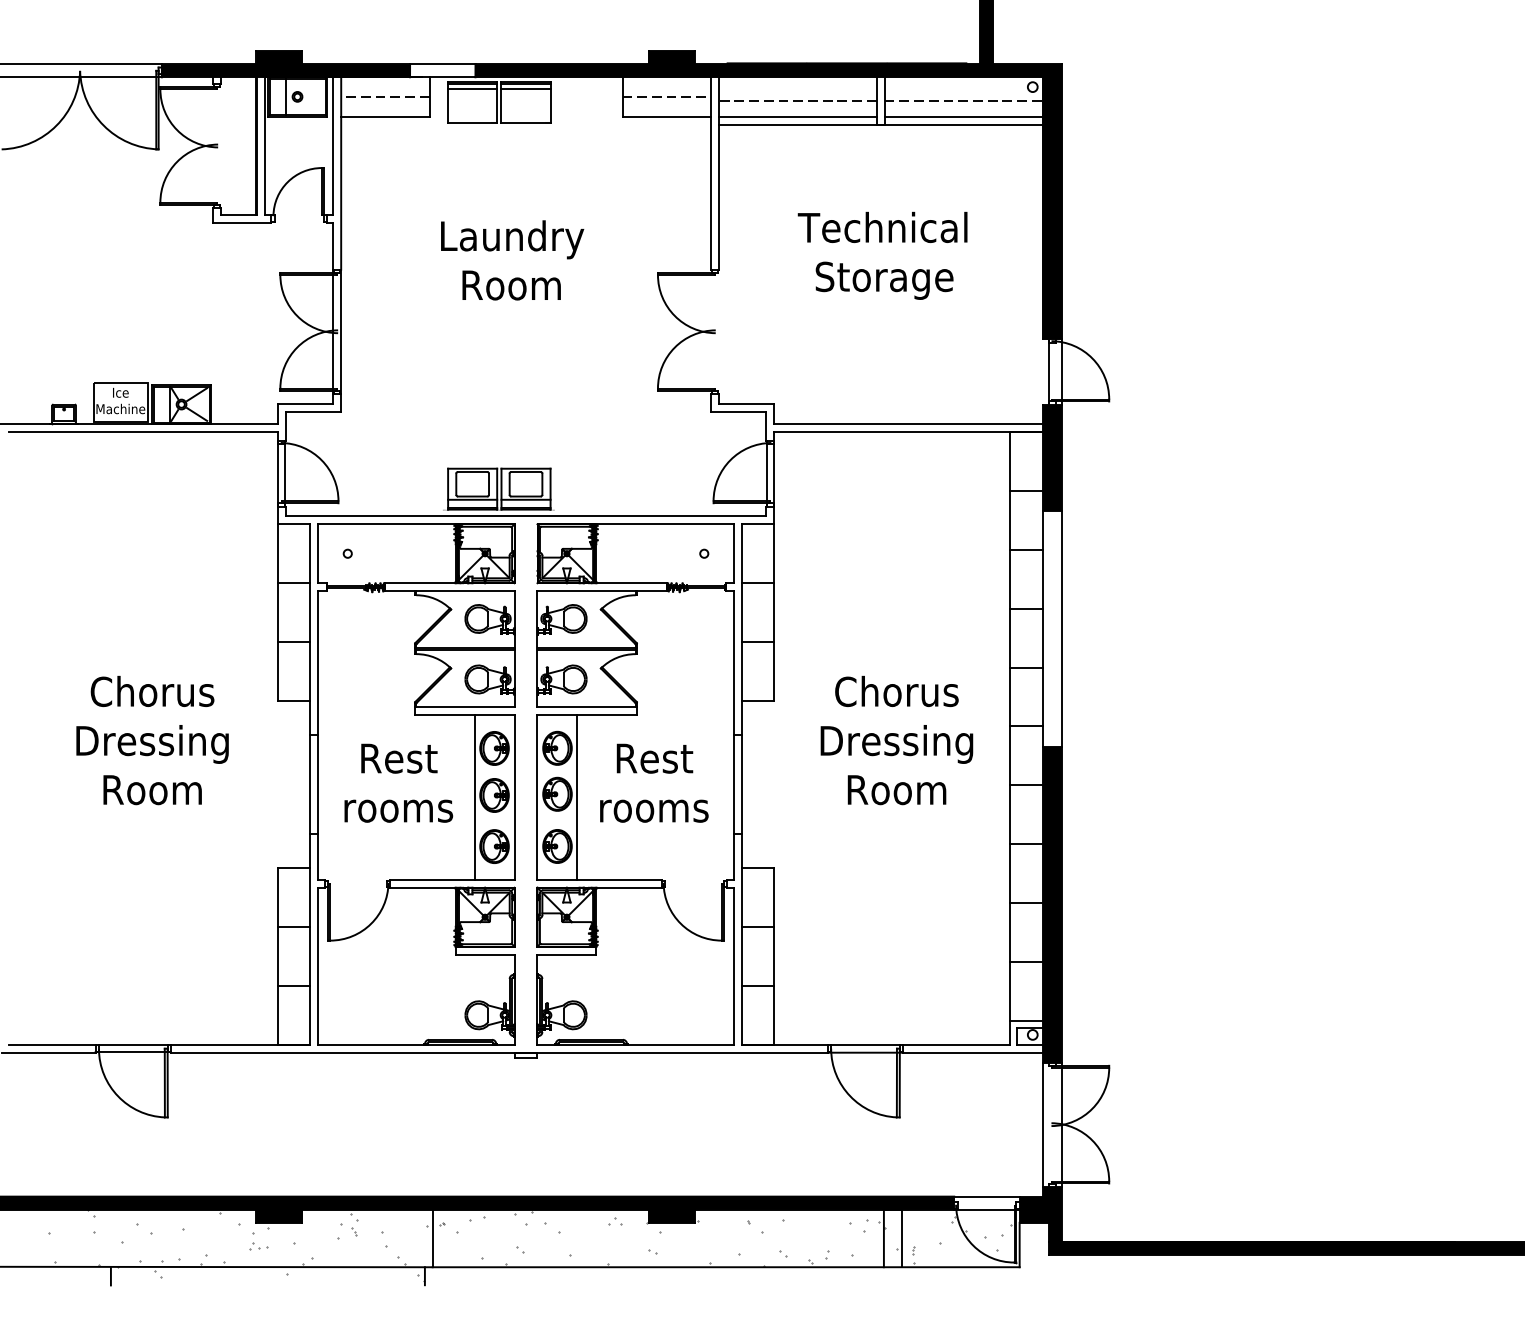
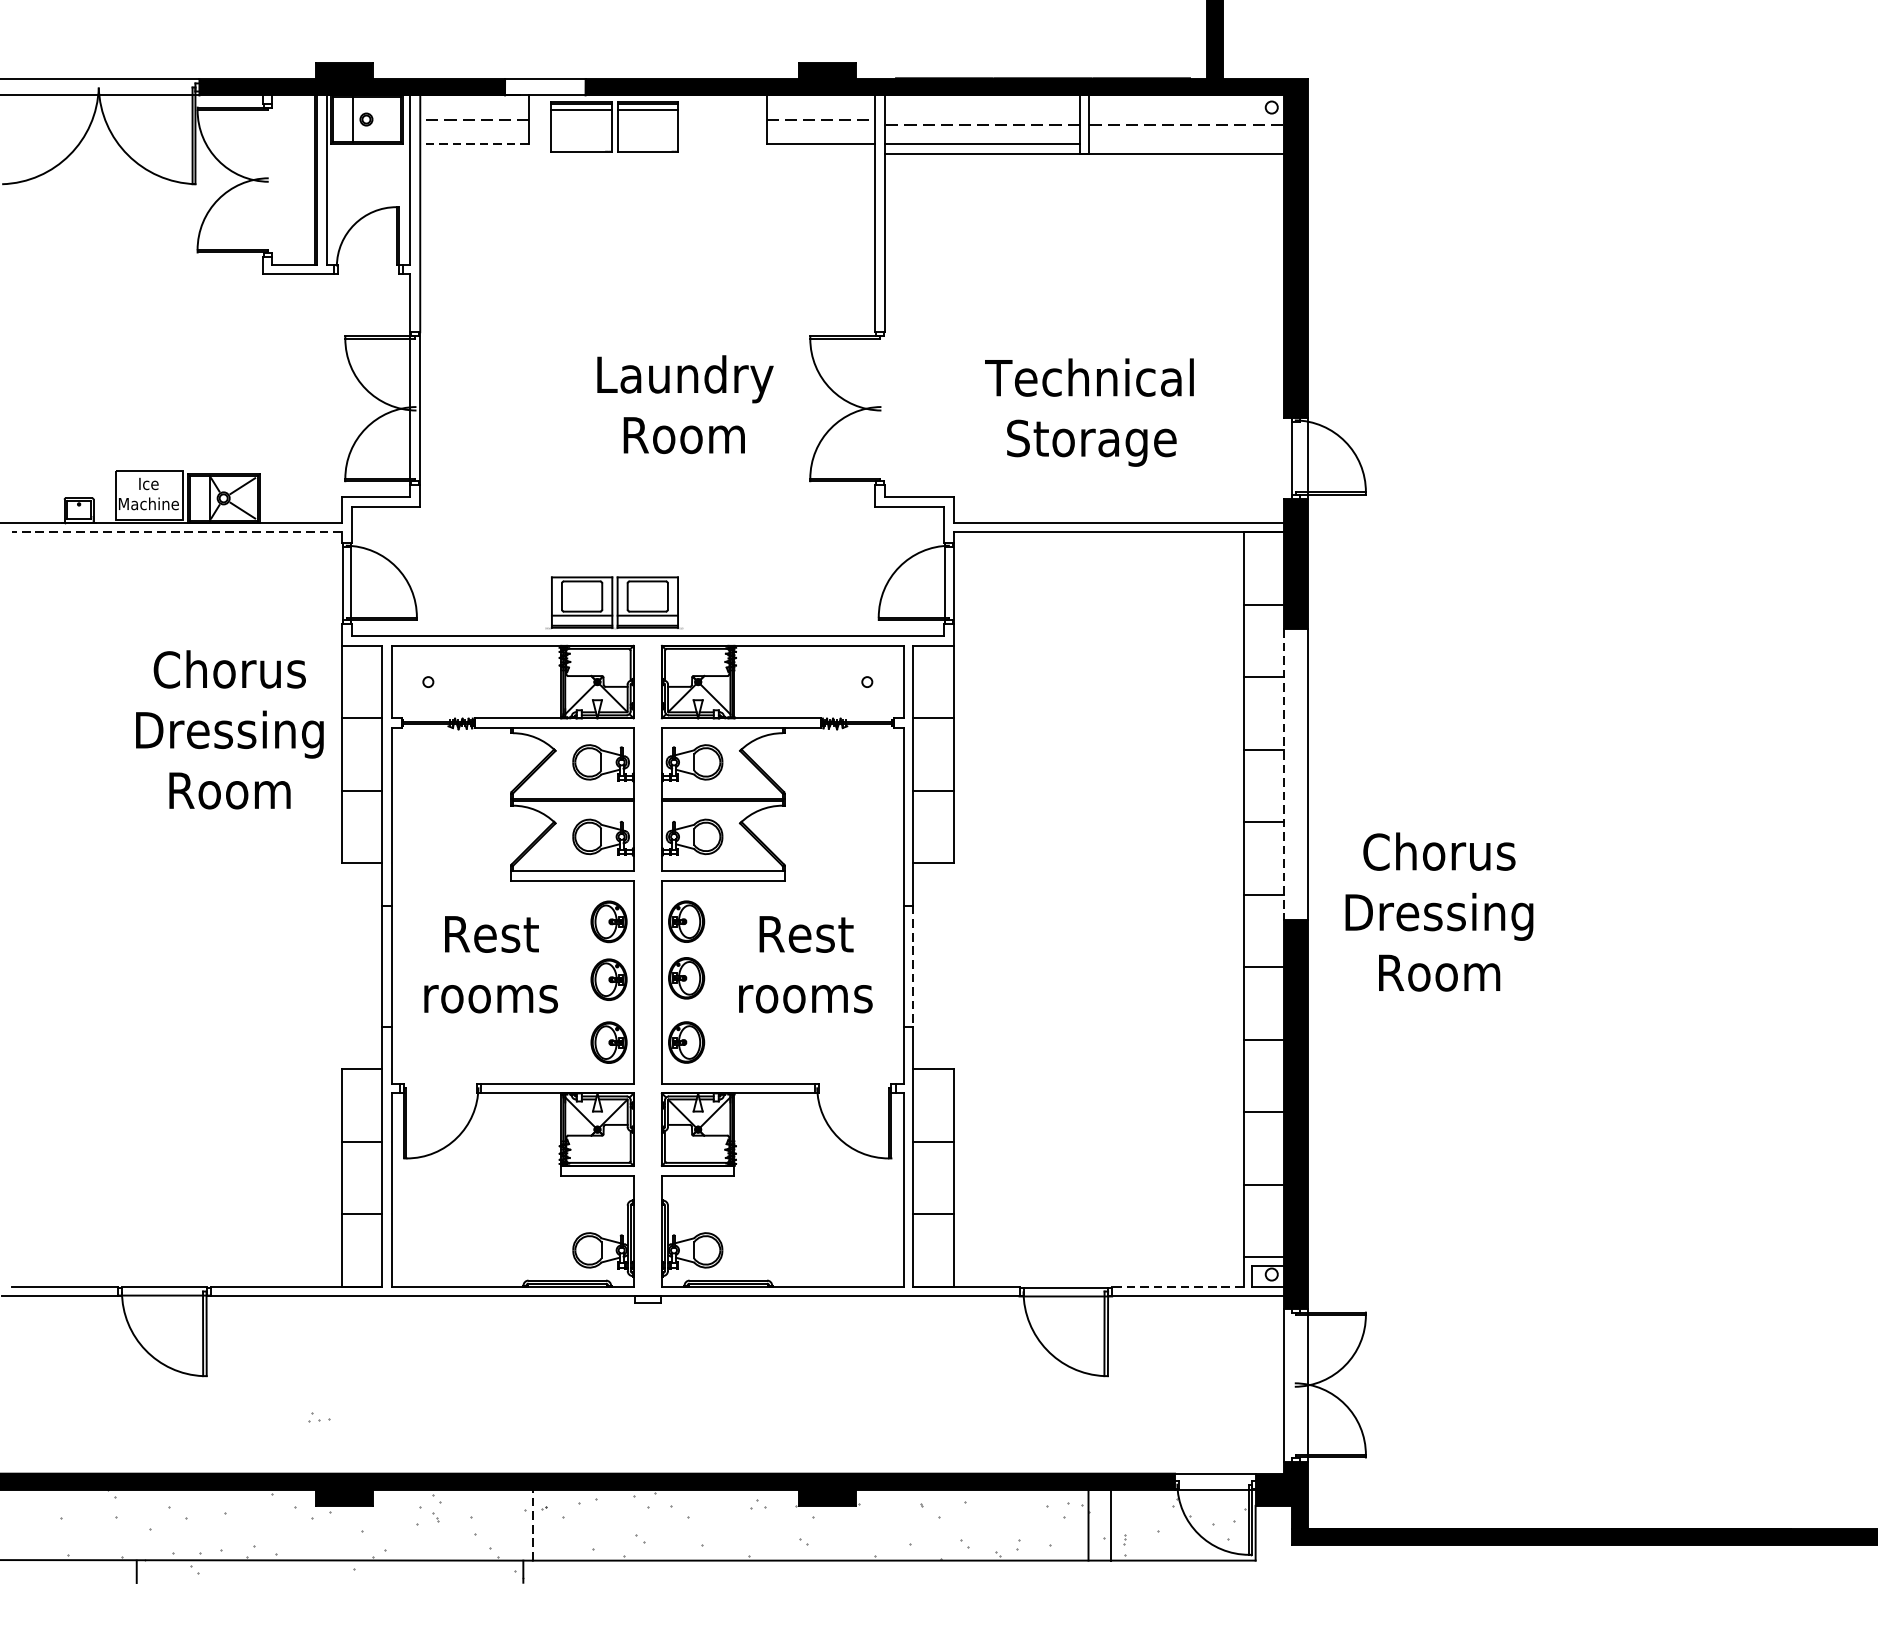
line: (384, 116) -> (473, 143), solid -> dashed
line: (963, 116) -> (1186, 143), removed
text: (882, 255) -> (1089, 412), moved
text: (512, 260) -> (685, 404), moved
line: (143, 432) -> (176, 532), solid -> dashed
line: (1042, 629) -> (1283, 775), solid -> dashed
text: (152, 740) -> (229, 729), moved
text: (896, 740) -> (1438, 912), moved
line: (741, 785) -> (913, 967), solid -> dashed
line: (475, 797) -> (585, 982), removed
line: (576, 797) -> (709, 982), removed
line: (955, 1044) -> (1176, 1286), solid -> dashed
line: (432, 1238) -> (532, 1525), solid -> dashed
part: (258, 1246) -> (318, 1418), moved

